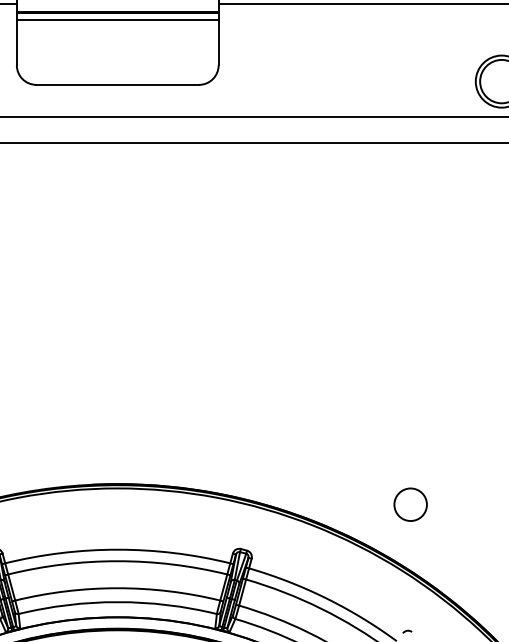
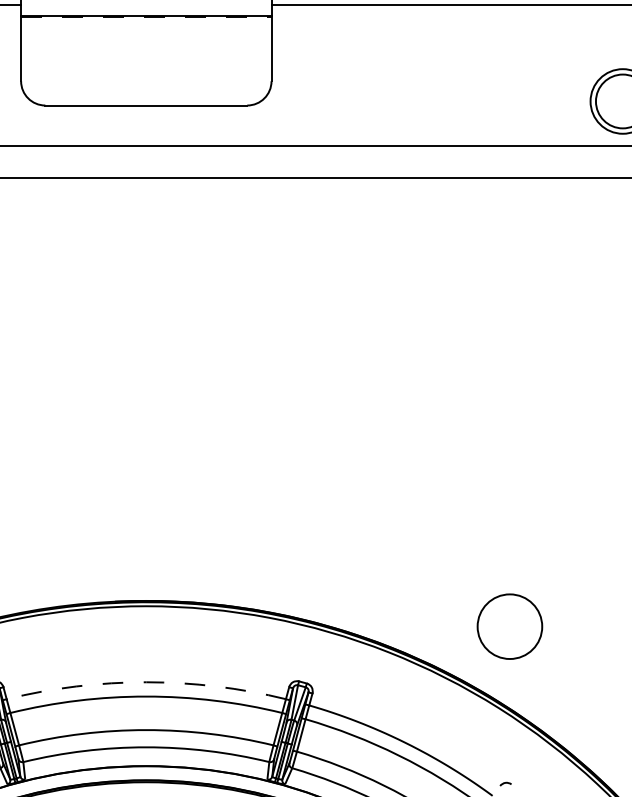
line: (117, 13) -> (146, 16), solid -> dashed
line: (117, 19) -> (146, 24), removed
circle: (410, 504) -> (509, 626), size x1.6
arc: (117, 549) -> (146, 682), solid -> dashed

